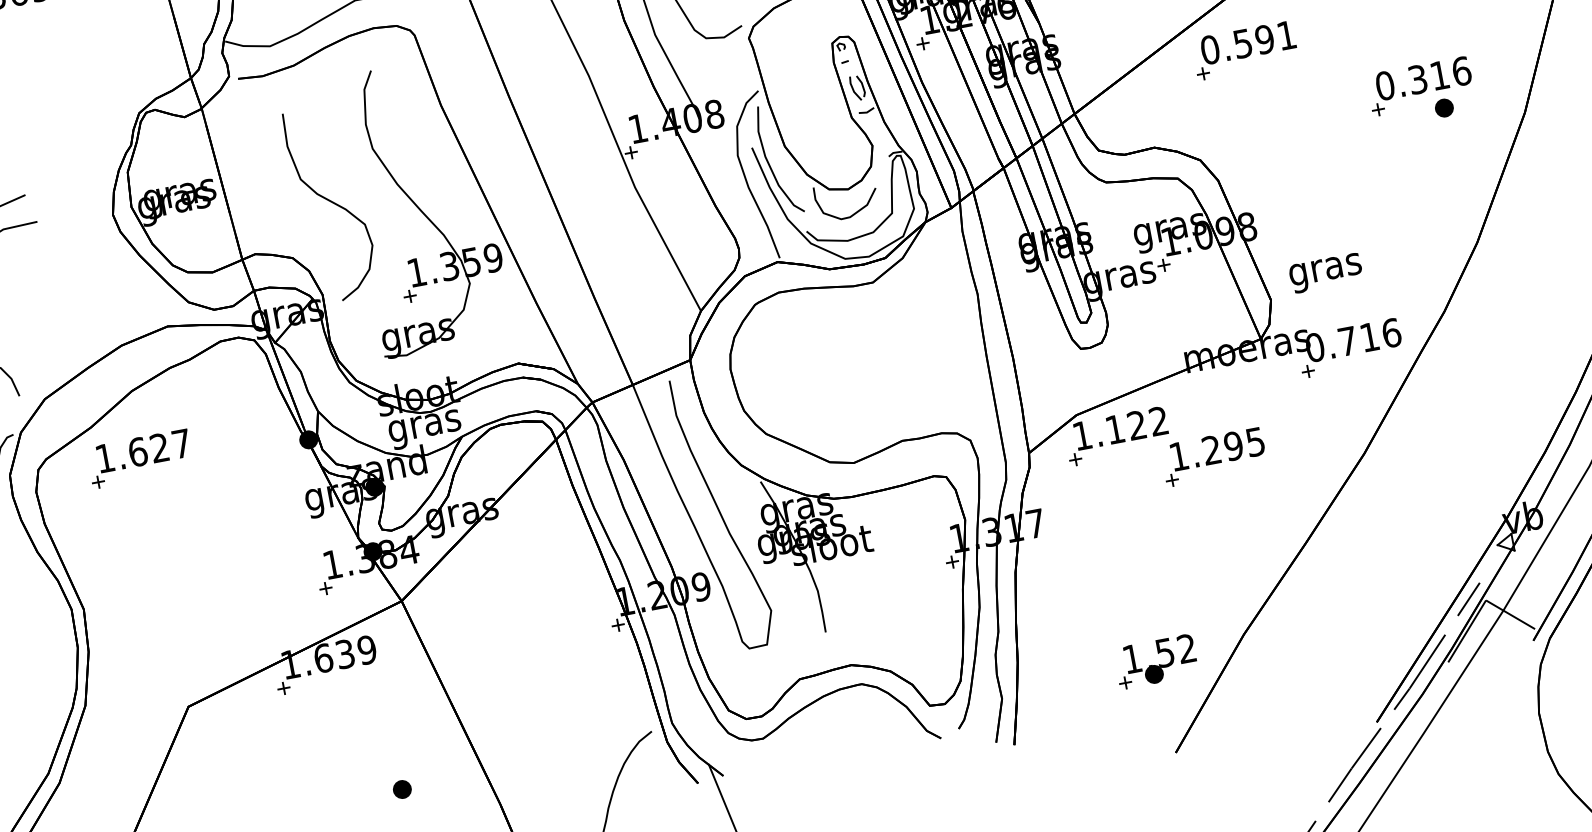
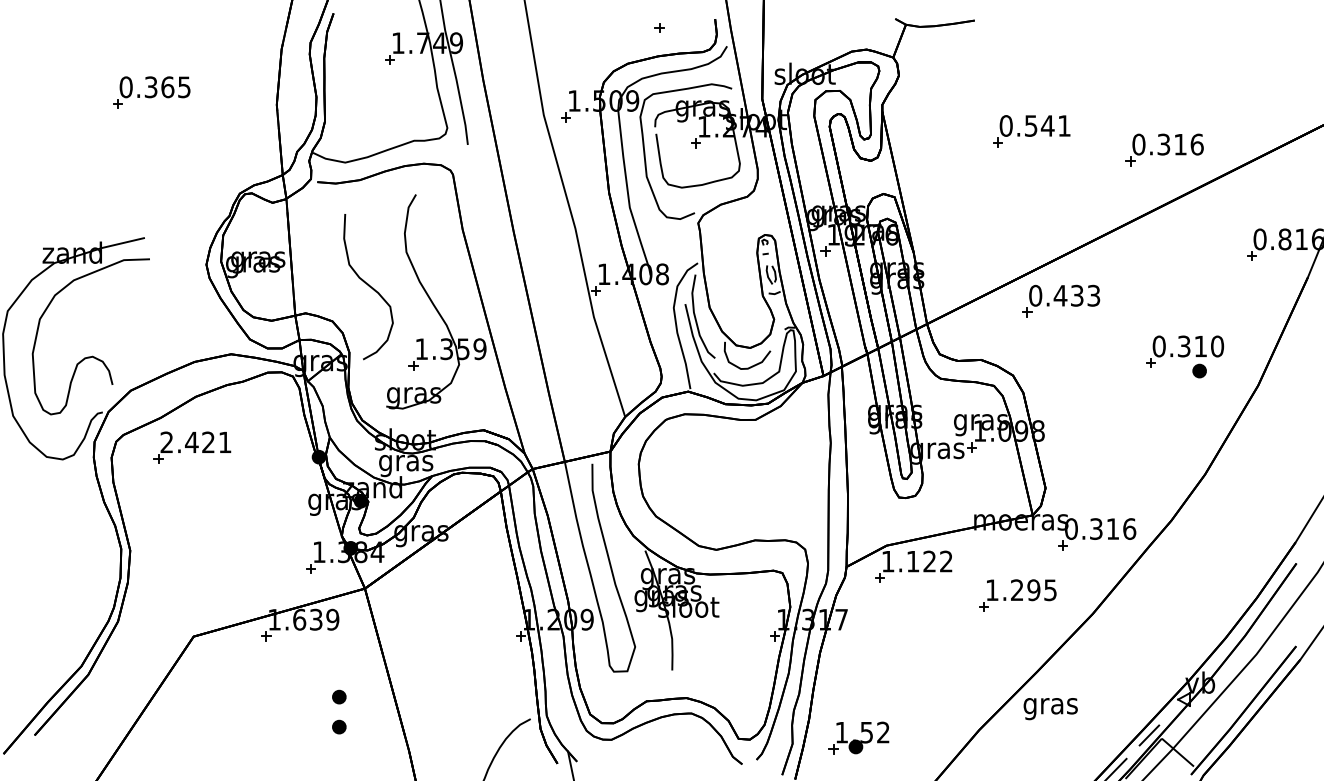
text: (1263, 39) -> (1076, 295), 0.591 -> 0.433
text: (1461, 71) -> (1217, 346), 0.316 -> 0.310
text: (1325, 273) -> (1050, 709), moved
text: (1347, 340) -> (1096, 528), 0.716 -> 0.316
text: (142, 451) -> (195, 442), 1.627 -> 2.421
part: (1213, 457) -> (1017, 595), moved
part: (1155, 661) -> (858, 737), moved
part: (394, 749) -> (339, 696), added

